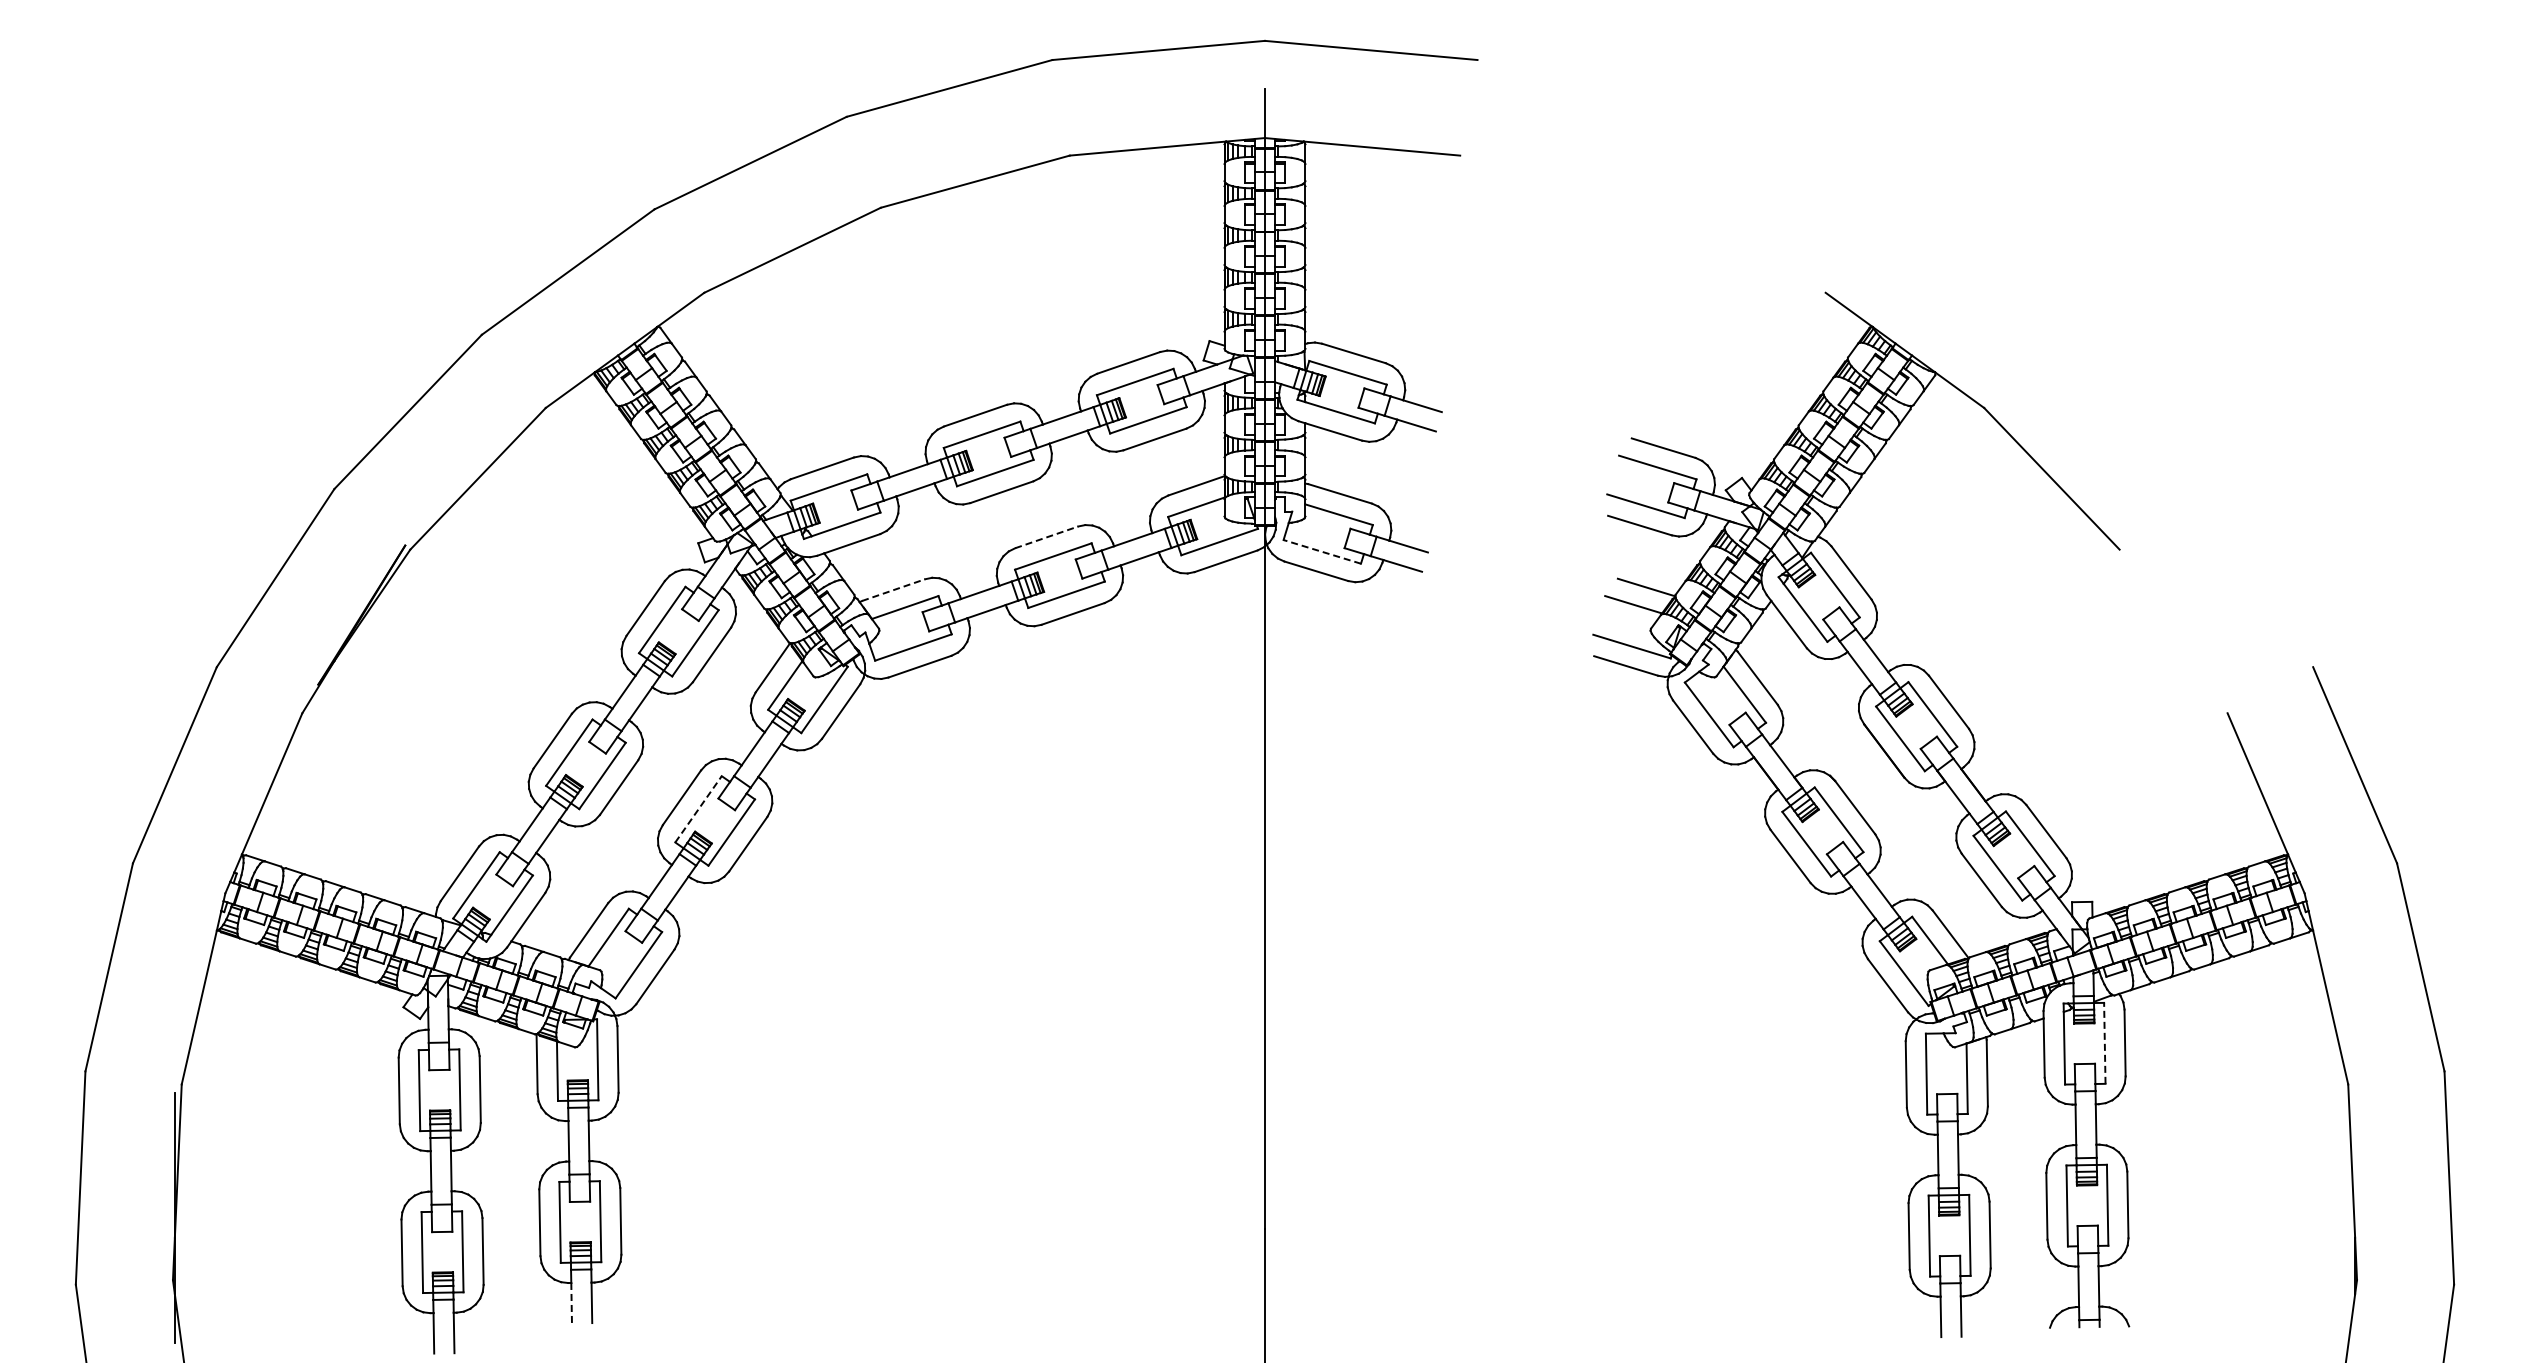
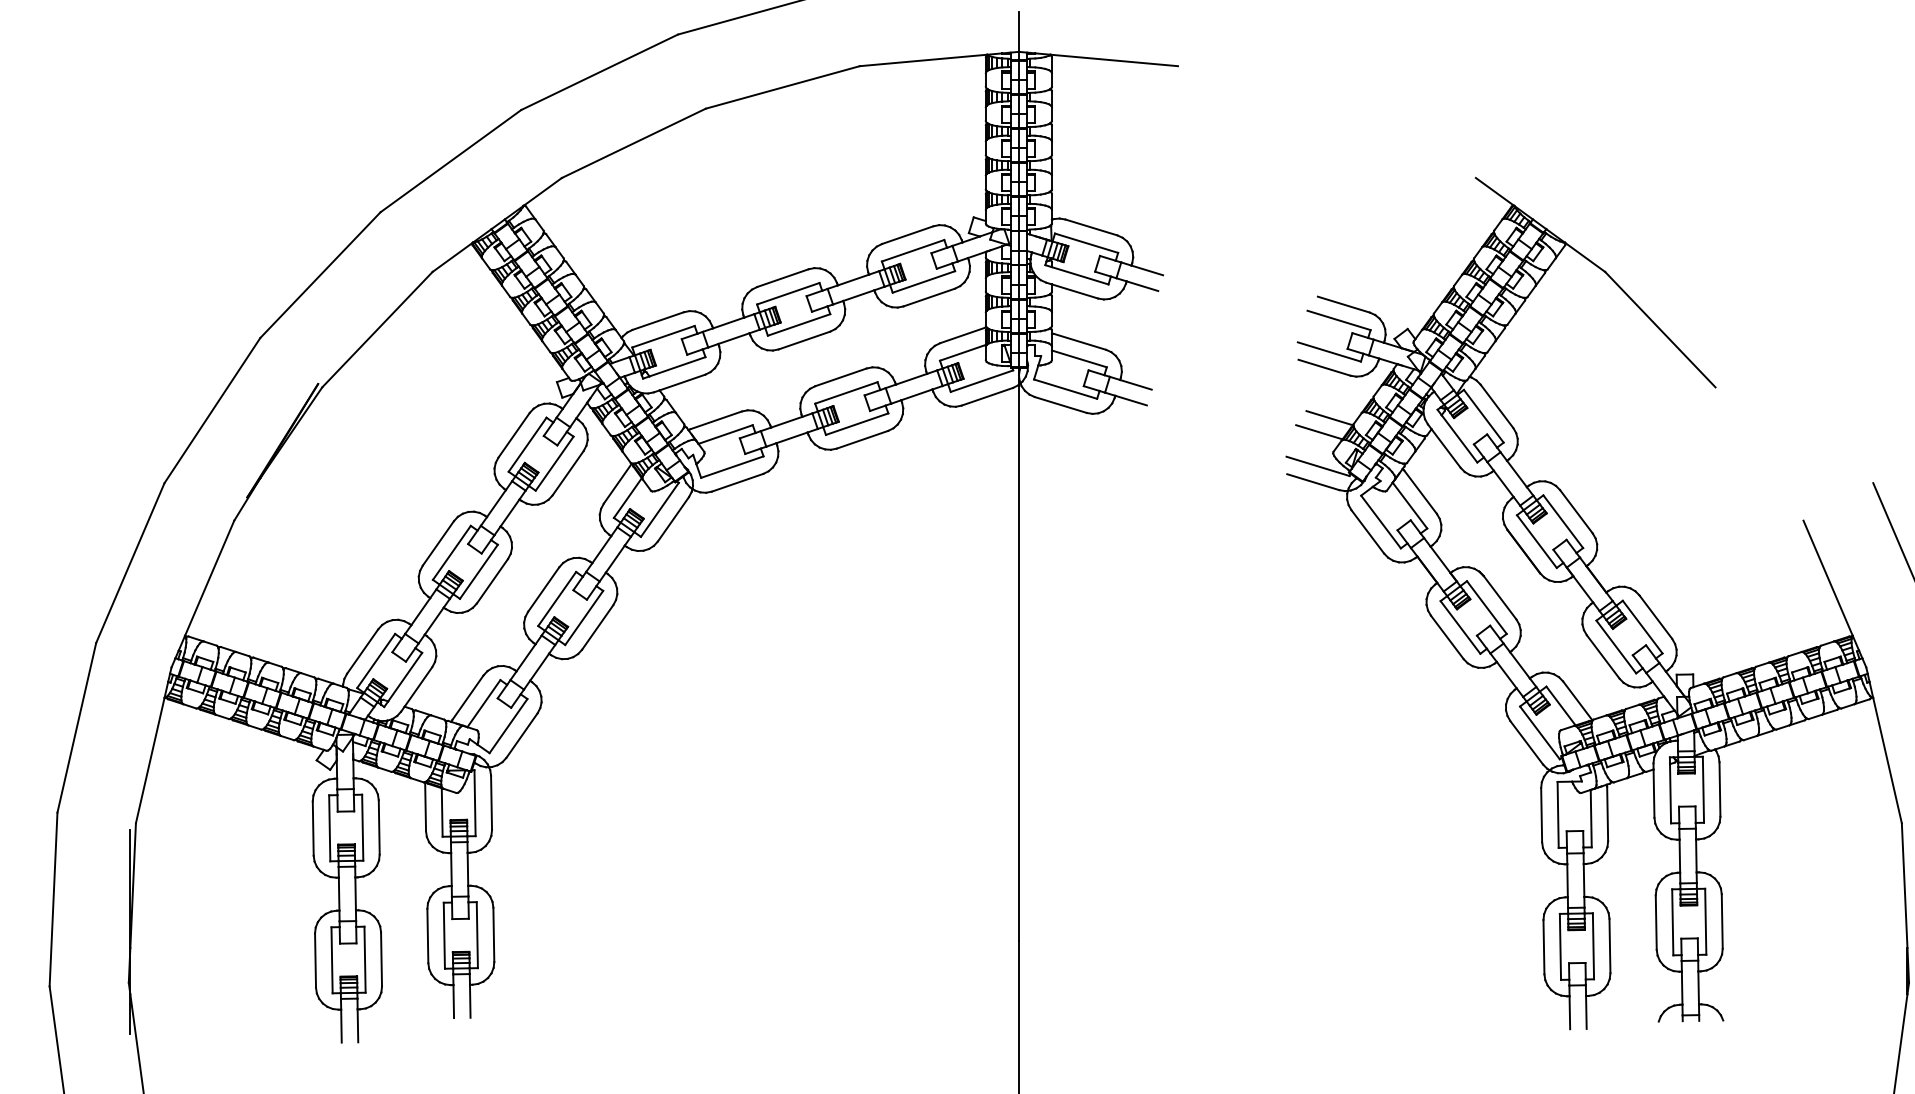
line: (1047, 537) -> (841, 377), dashed -> solid
line: (1321, 551) -> (1064, 388), dashed -> solid
line: (894, 589) -> (716, 419), dashed -> solid
line: (698, 808) -> (557, 598), dashed -> solid
line: (2104, 1042) -> (1703, 789), dashed -> solid
line: (571, 1303) -> (453, 1001), dashed -> solid

